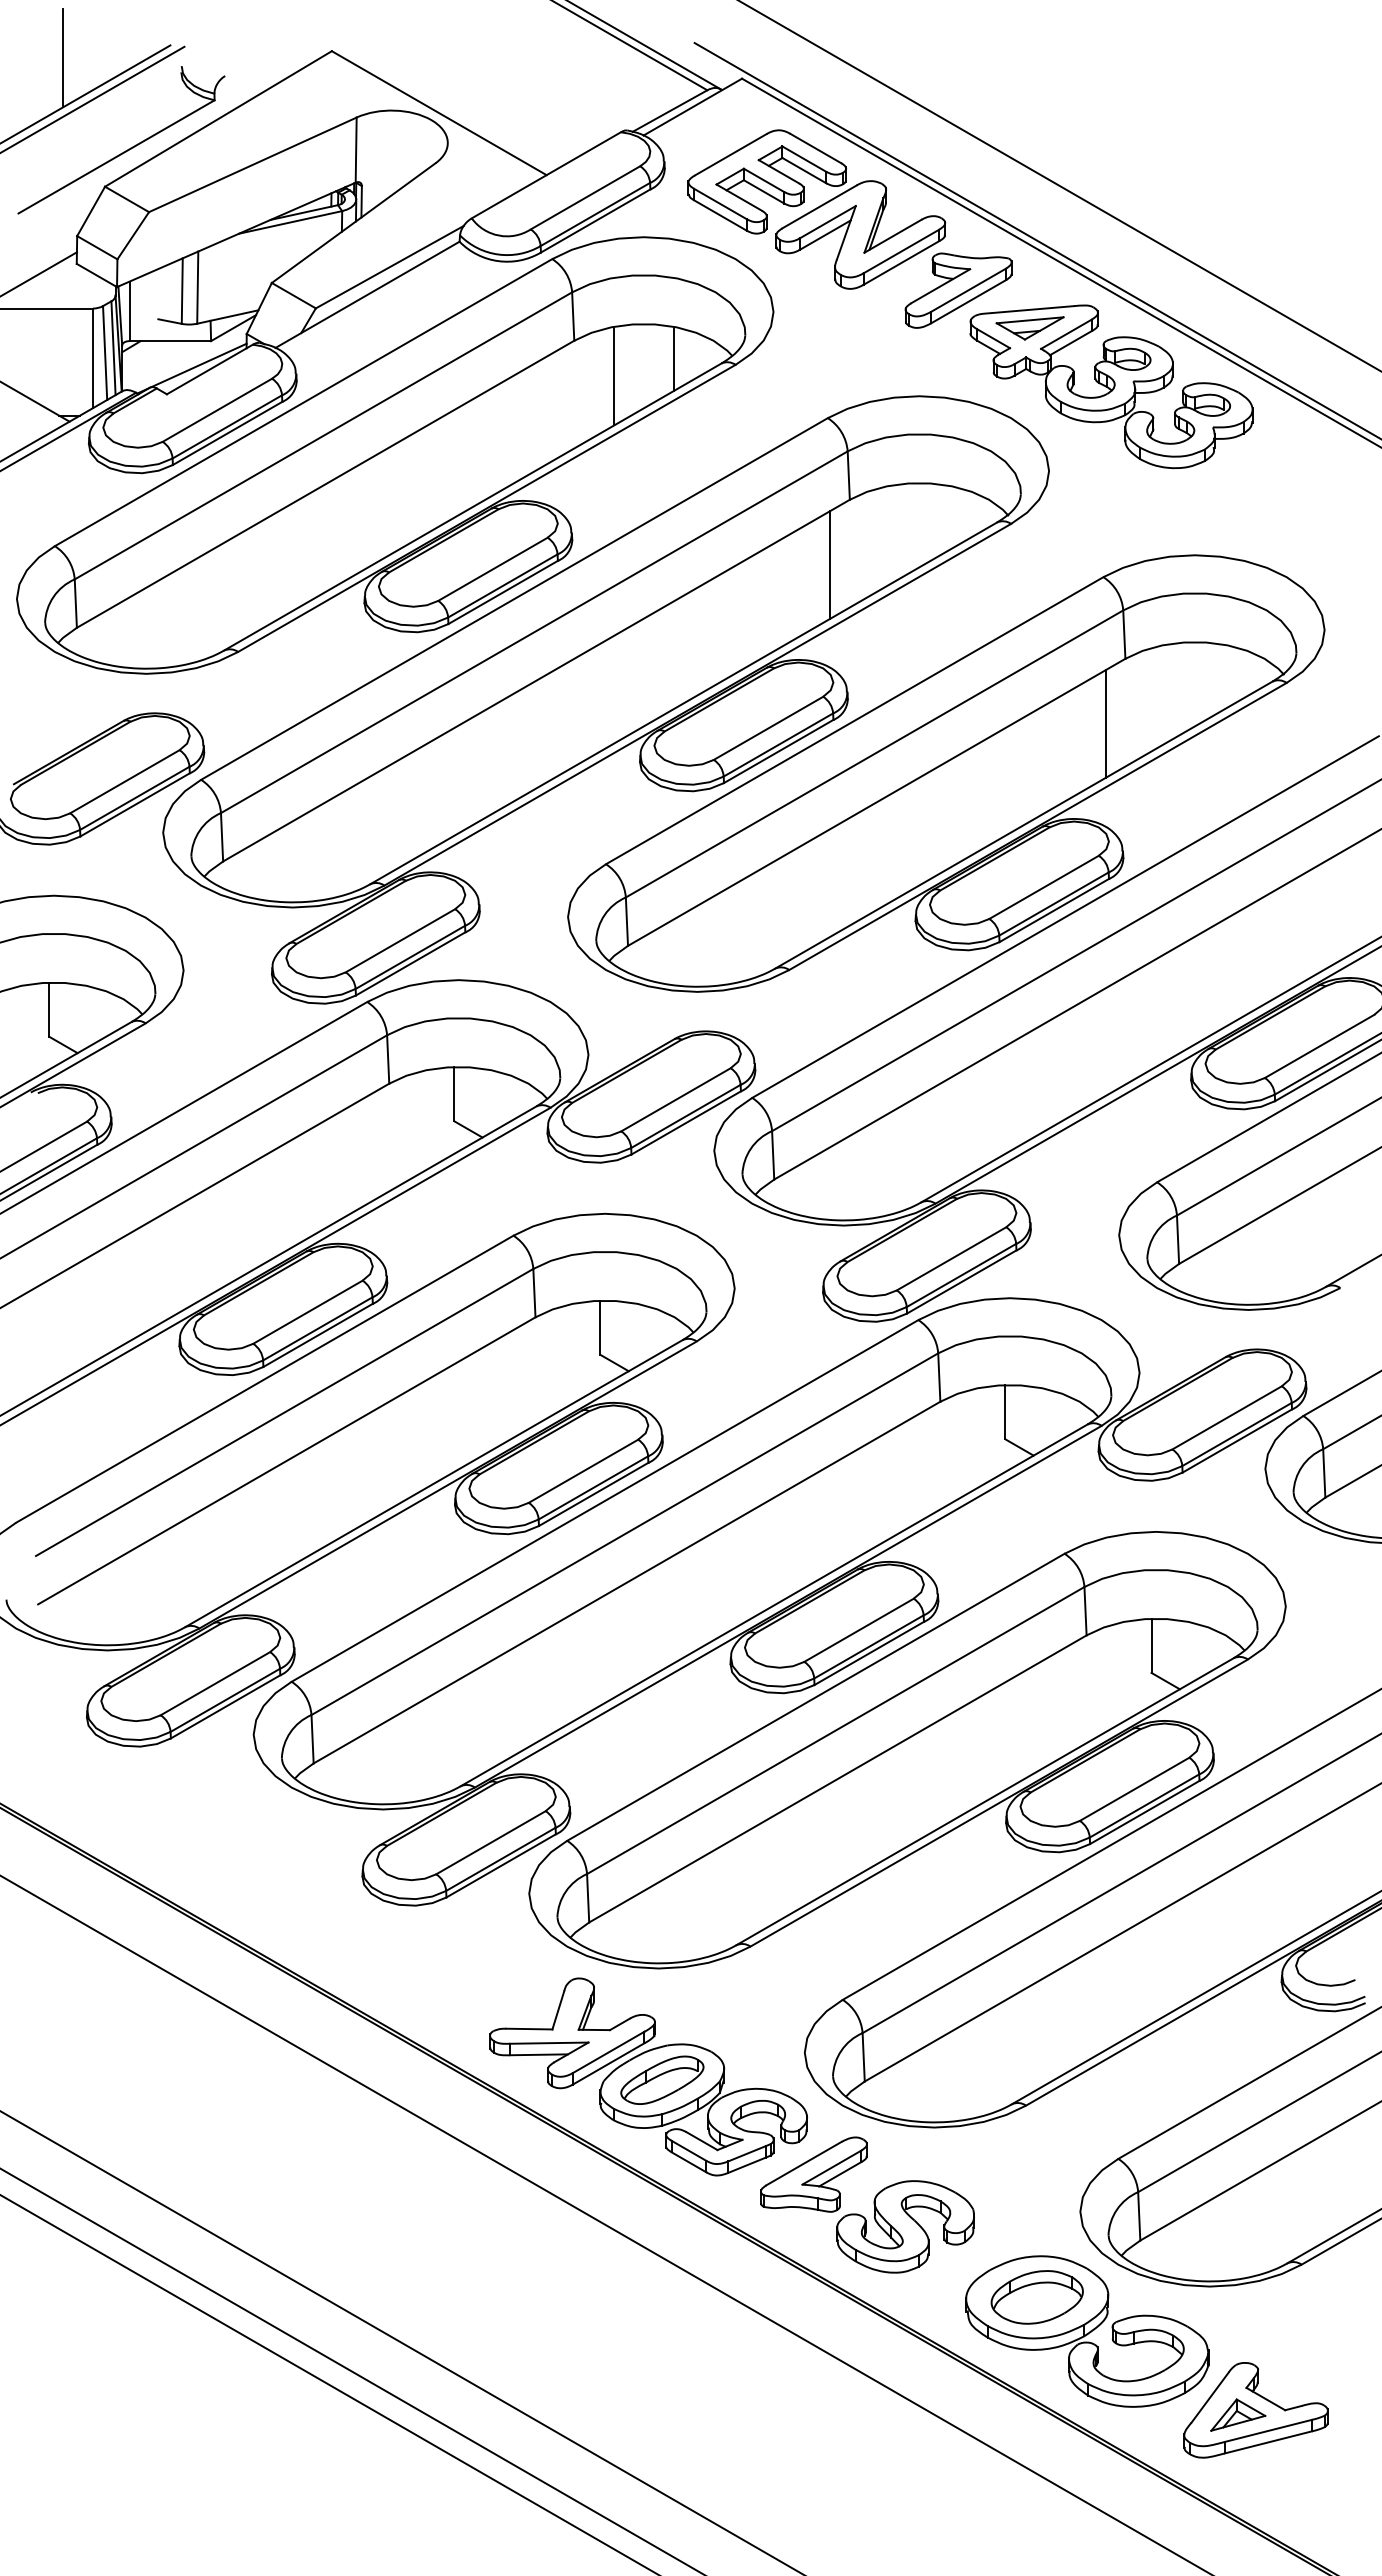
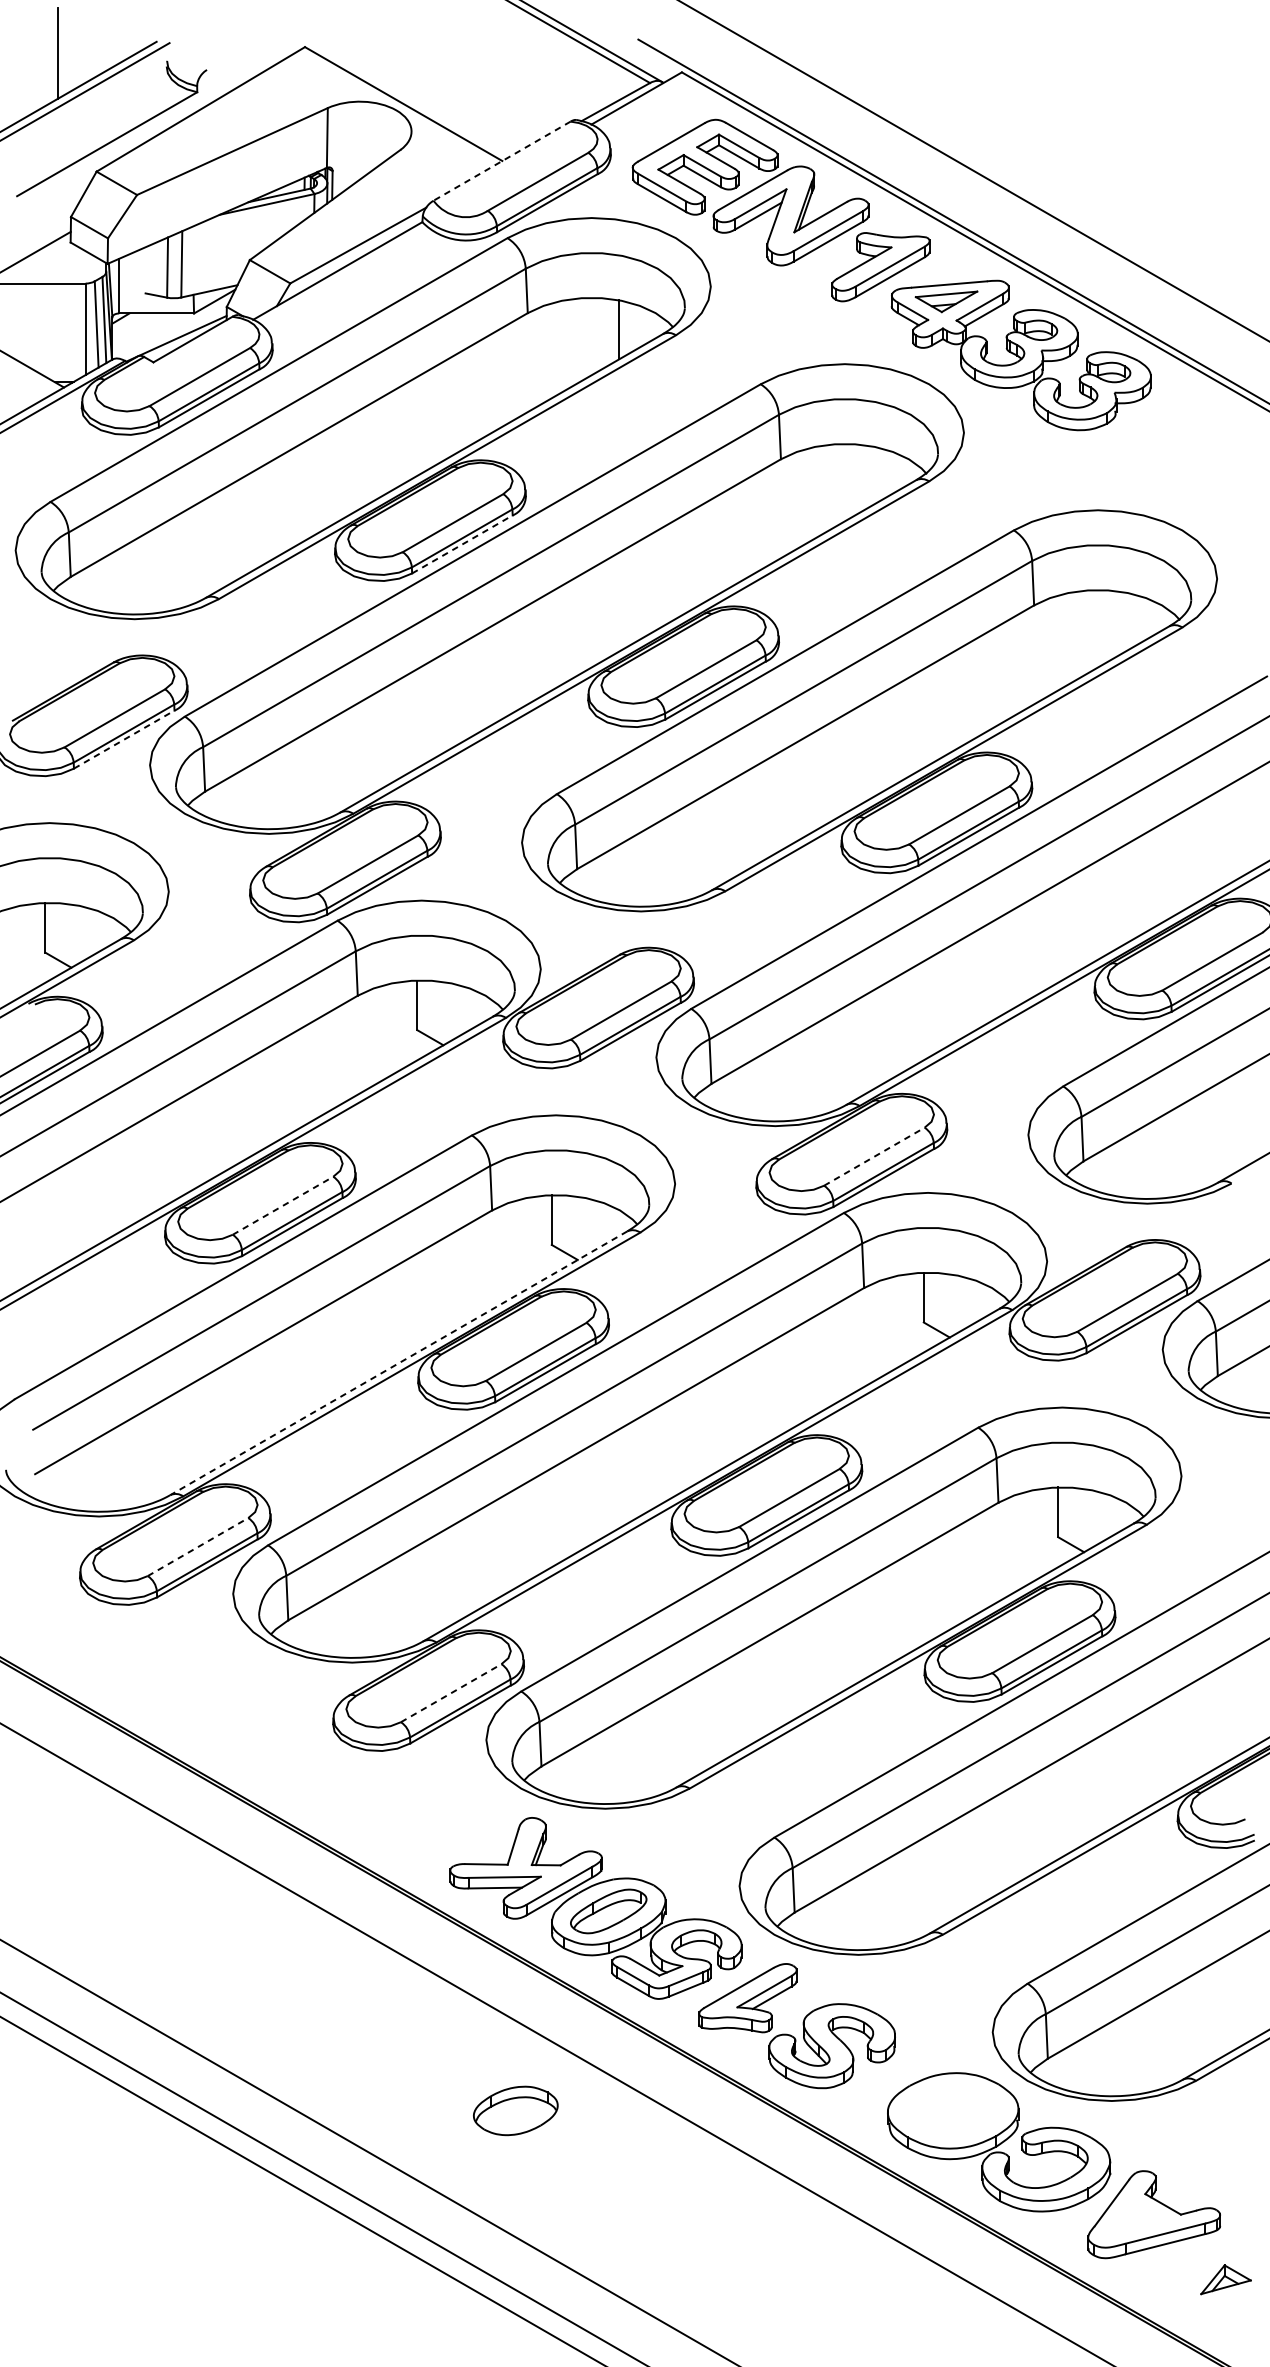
line: (545, 175) -> (501, 161), solid -> dashed
line: (614, 375) -> (564, 345), removed
line: (830, 564) -> (763, 518), removed
line: (503, 592) -> (462, 544), solid -> dashed
line: (1105, 723) -> (1015, 664), removed
line: (135, 804) -> (124, 739), solid -> dashed
line: (951, 1258) -> (874, 1156), solid -> dashed
line: (308, 1312) -> (283, 1206), solid -> dashed
line: (433, 1483) -> (398, 1363), solid -> dashed
line: (215, 1683) -> (198, 1546), solid -> dashed
line: (491, 1842) -> (451, 1692), solid -> dashed
part: (1036, 2297) -> (515, 2111), moved
part: (1238, 2414) -> (1226, 2279), moved

